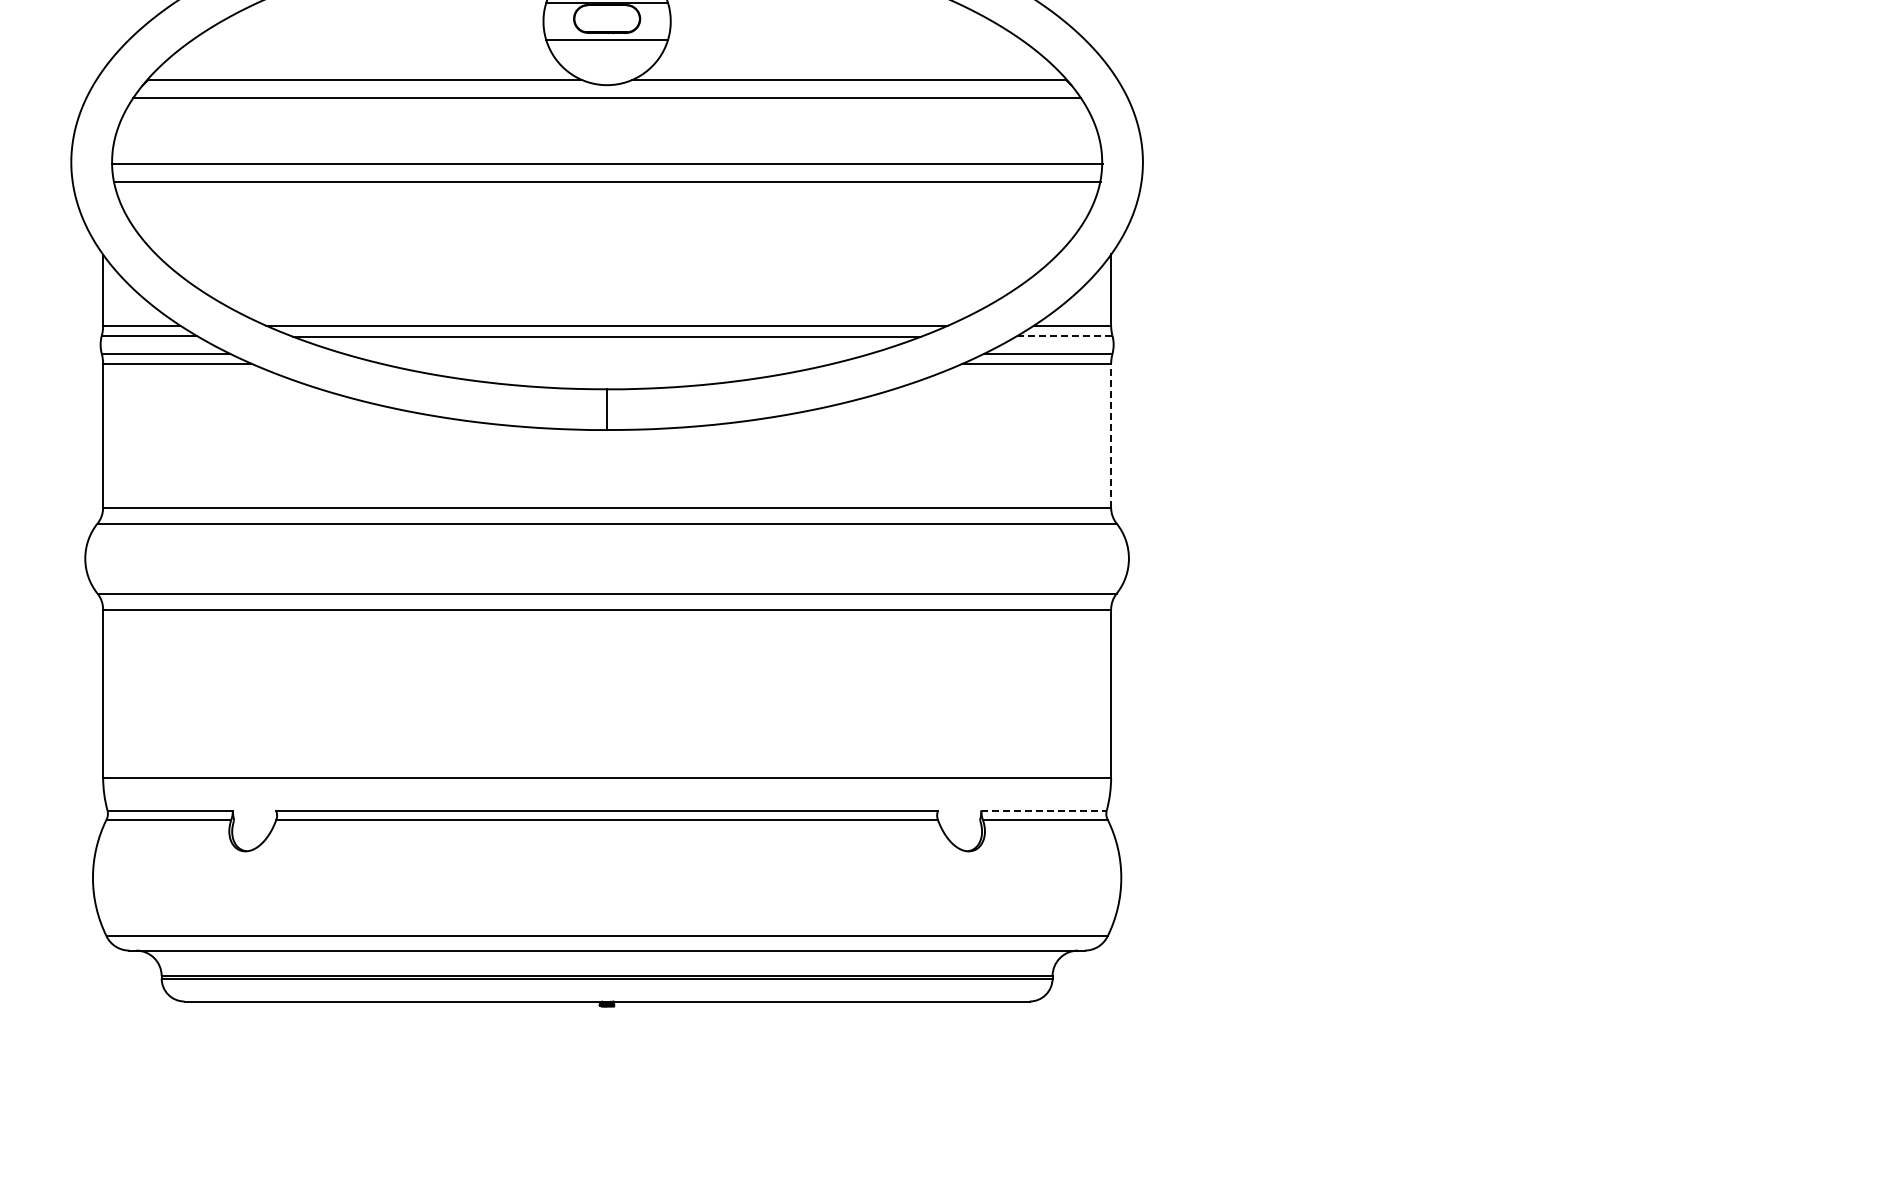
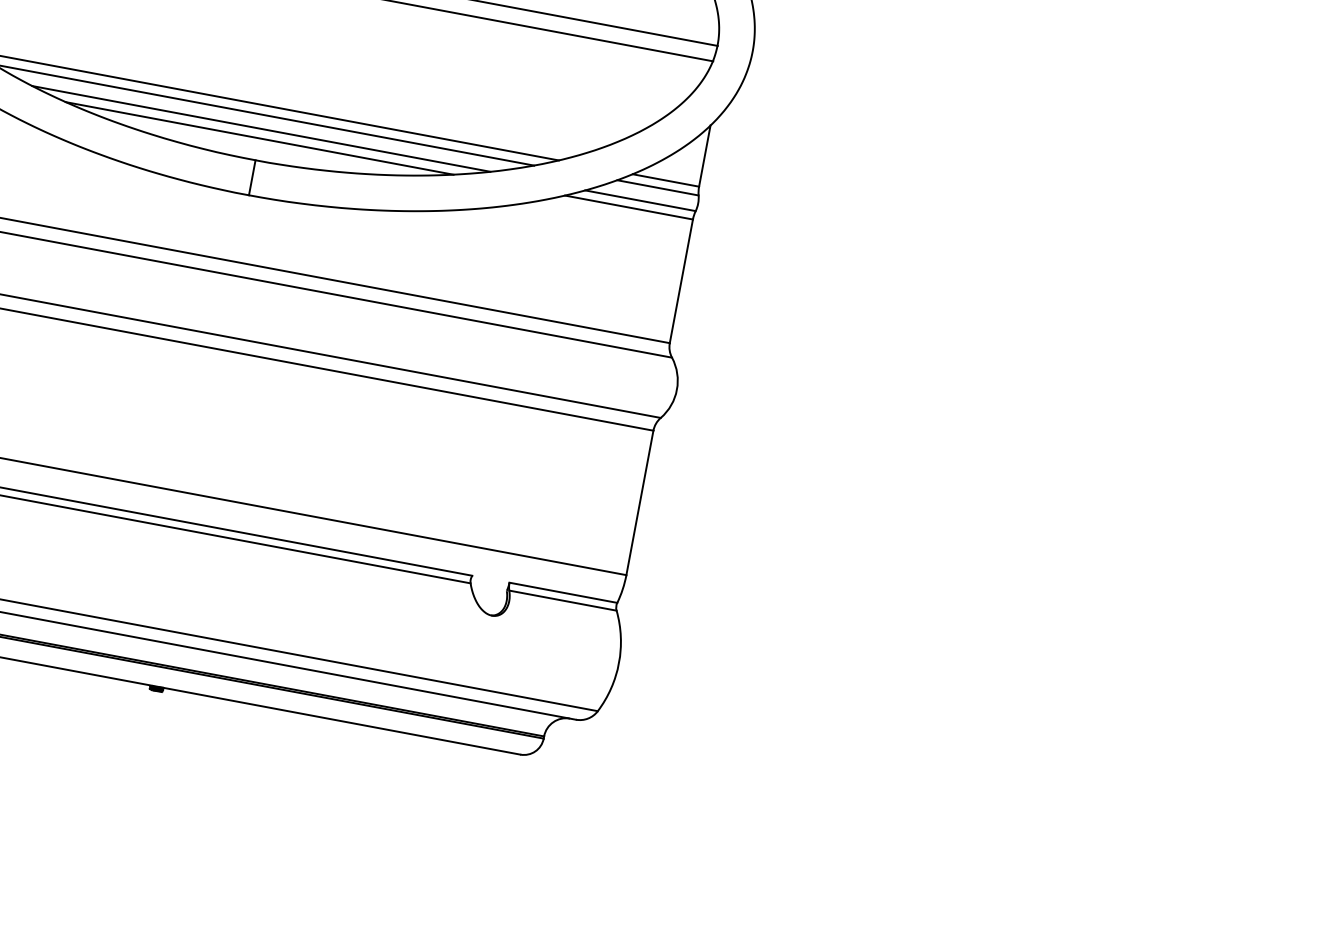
line: (1064, 335) -> (657, 187), dashed -> solid
line: (606, 352) -> (260, 128), added
line: (606, 363) -> (259, 137), added
line: (1111, 435) -> (681, 281), dashed -> solid
line: (1044, 810) -> (563, 592), dashed -> solid

